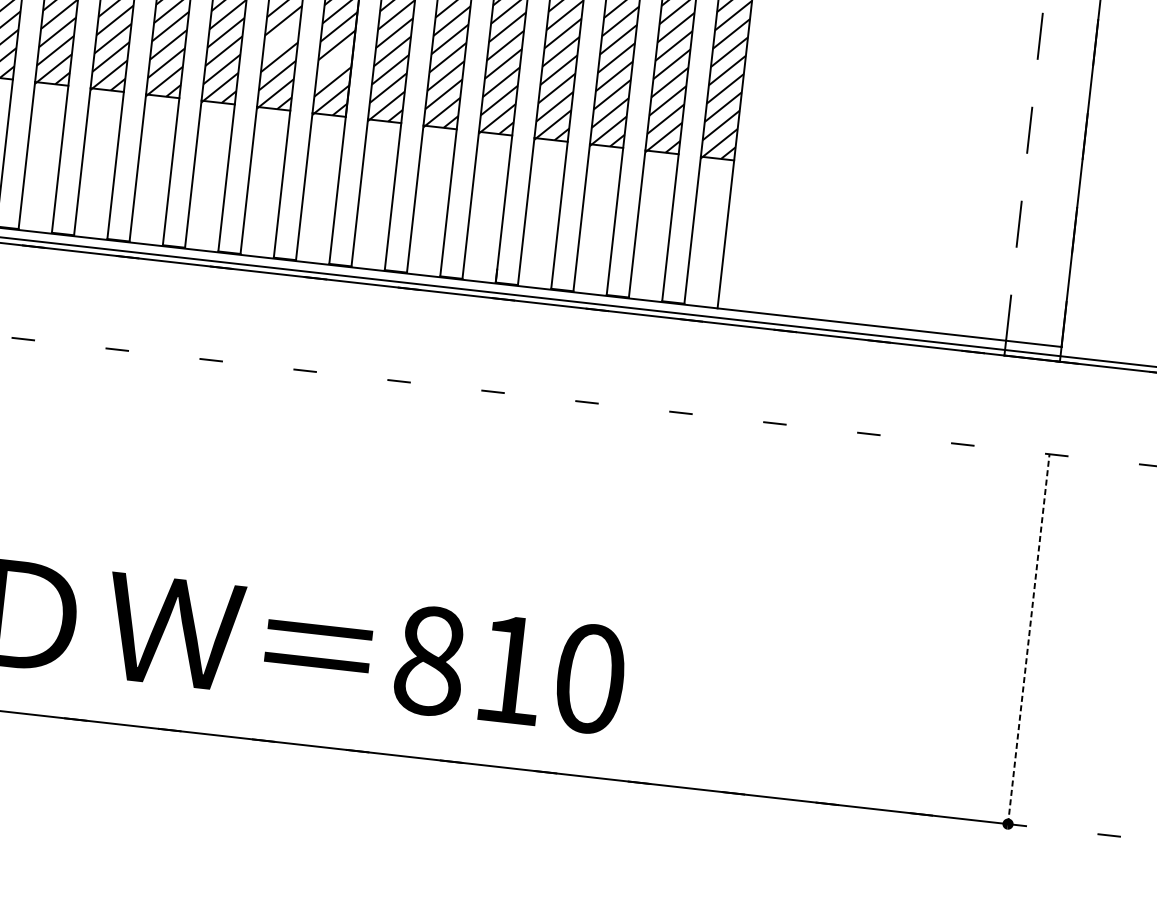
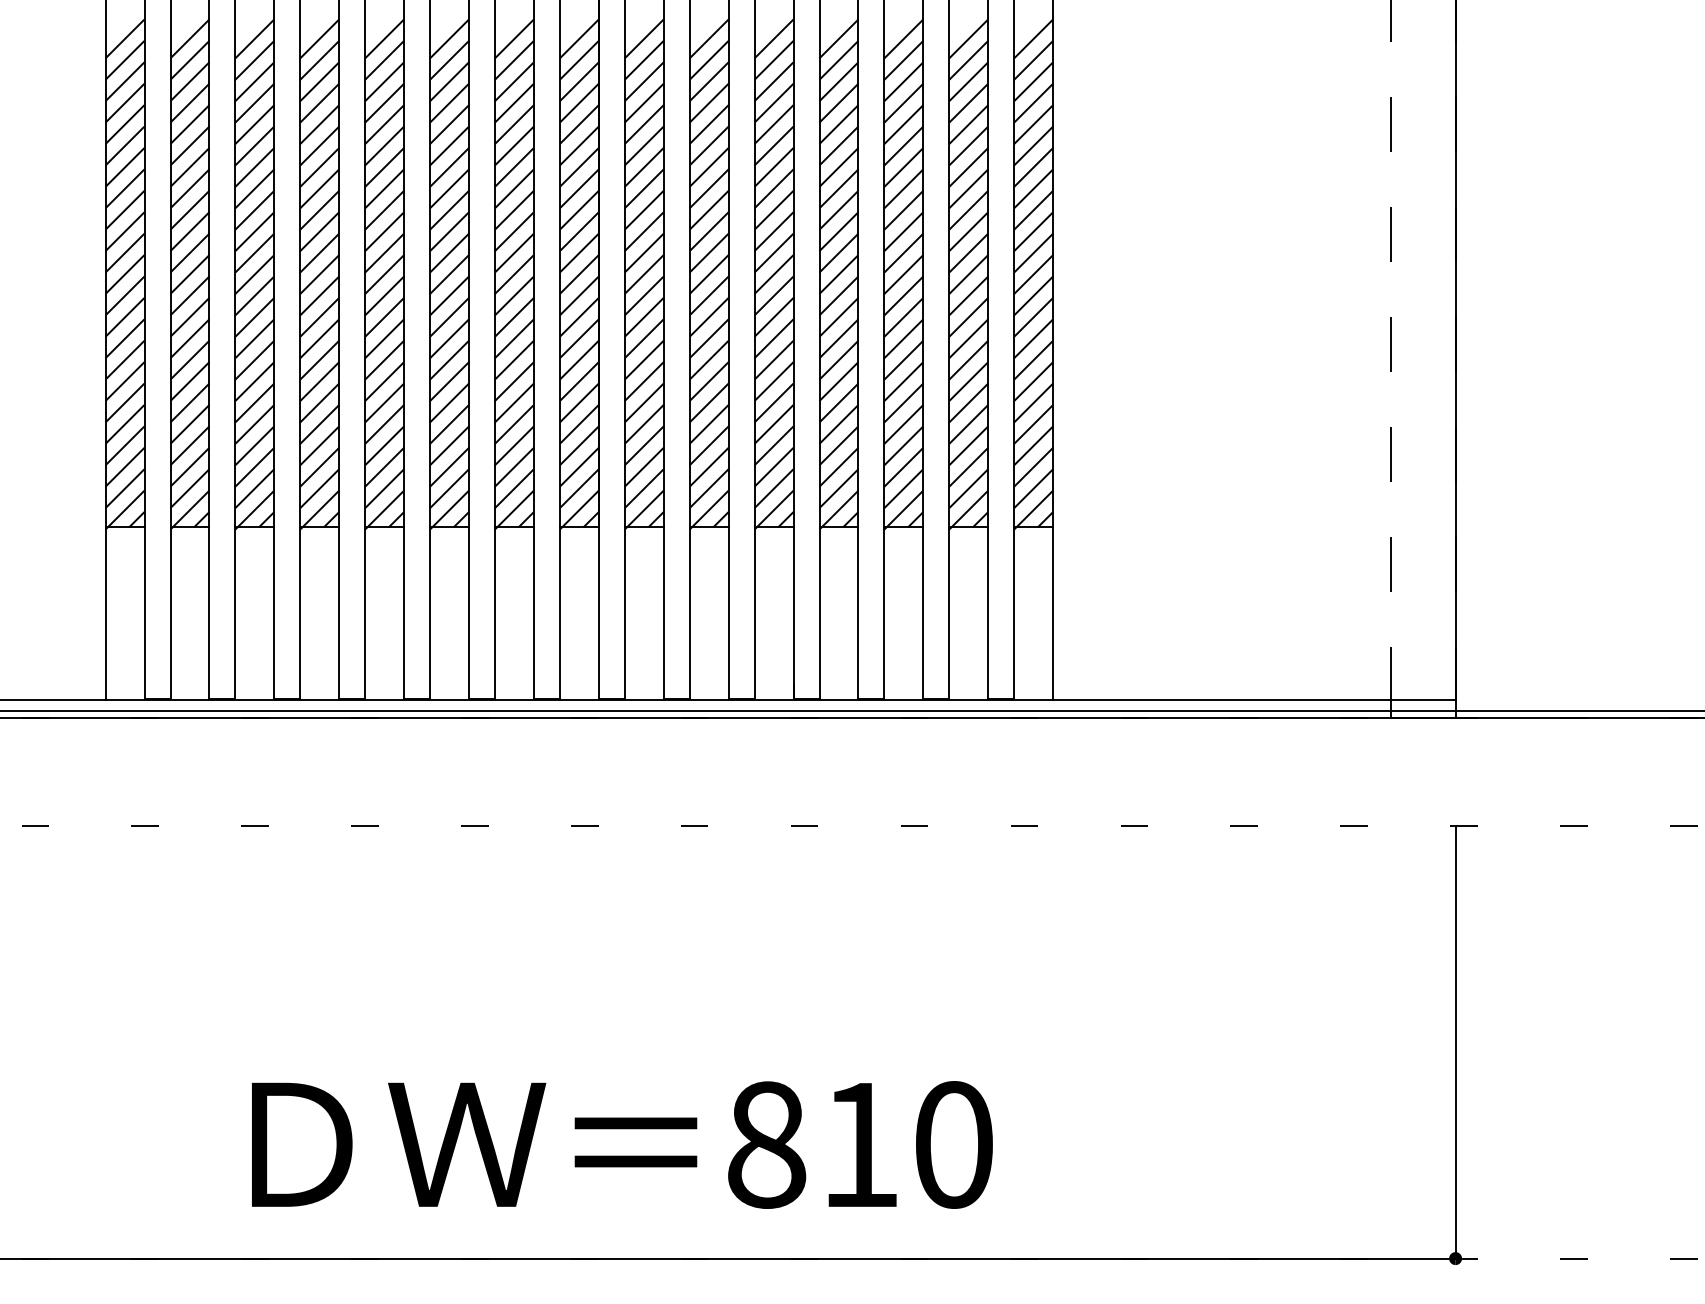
line: (281, 38) -> (514, 445), added
line: (334, 62) -> (578, 466), added
line: (1028, 638) -> (1455, 1041), dashed -> solid

